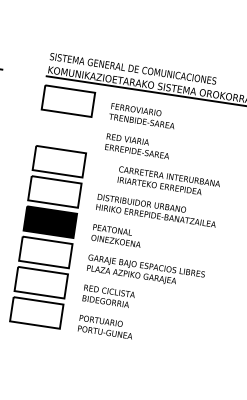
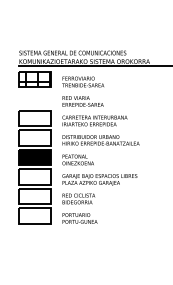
hatch: (67, 100) -> (34, 79), added
text: (168, 181) -> (94, 120), moved

